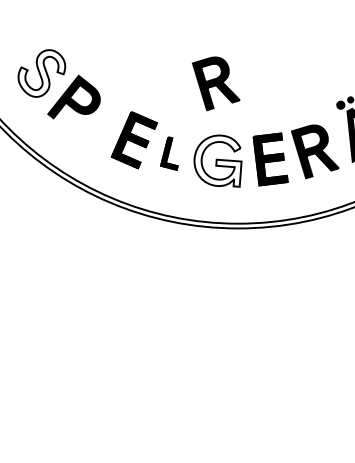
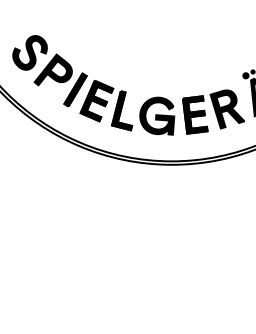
fill: (41, 73) -> (29, 52), added
part: (216, 83) -> (156, 60), removed
part: (104, 124) -> (75, 89), added
part: (169, 153) -> (122, 110), size x1.67
fill: (217, 160) -> (156, 115), added

